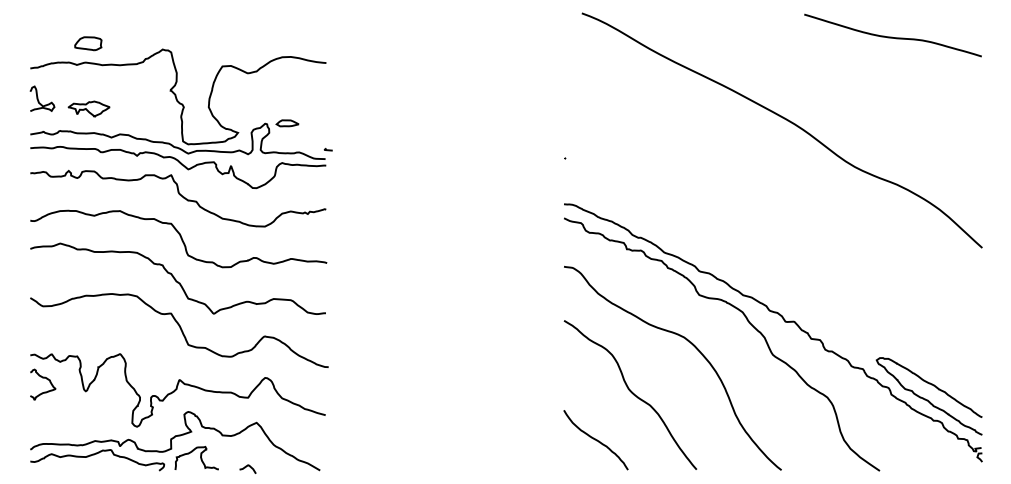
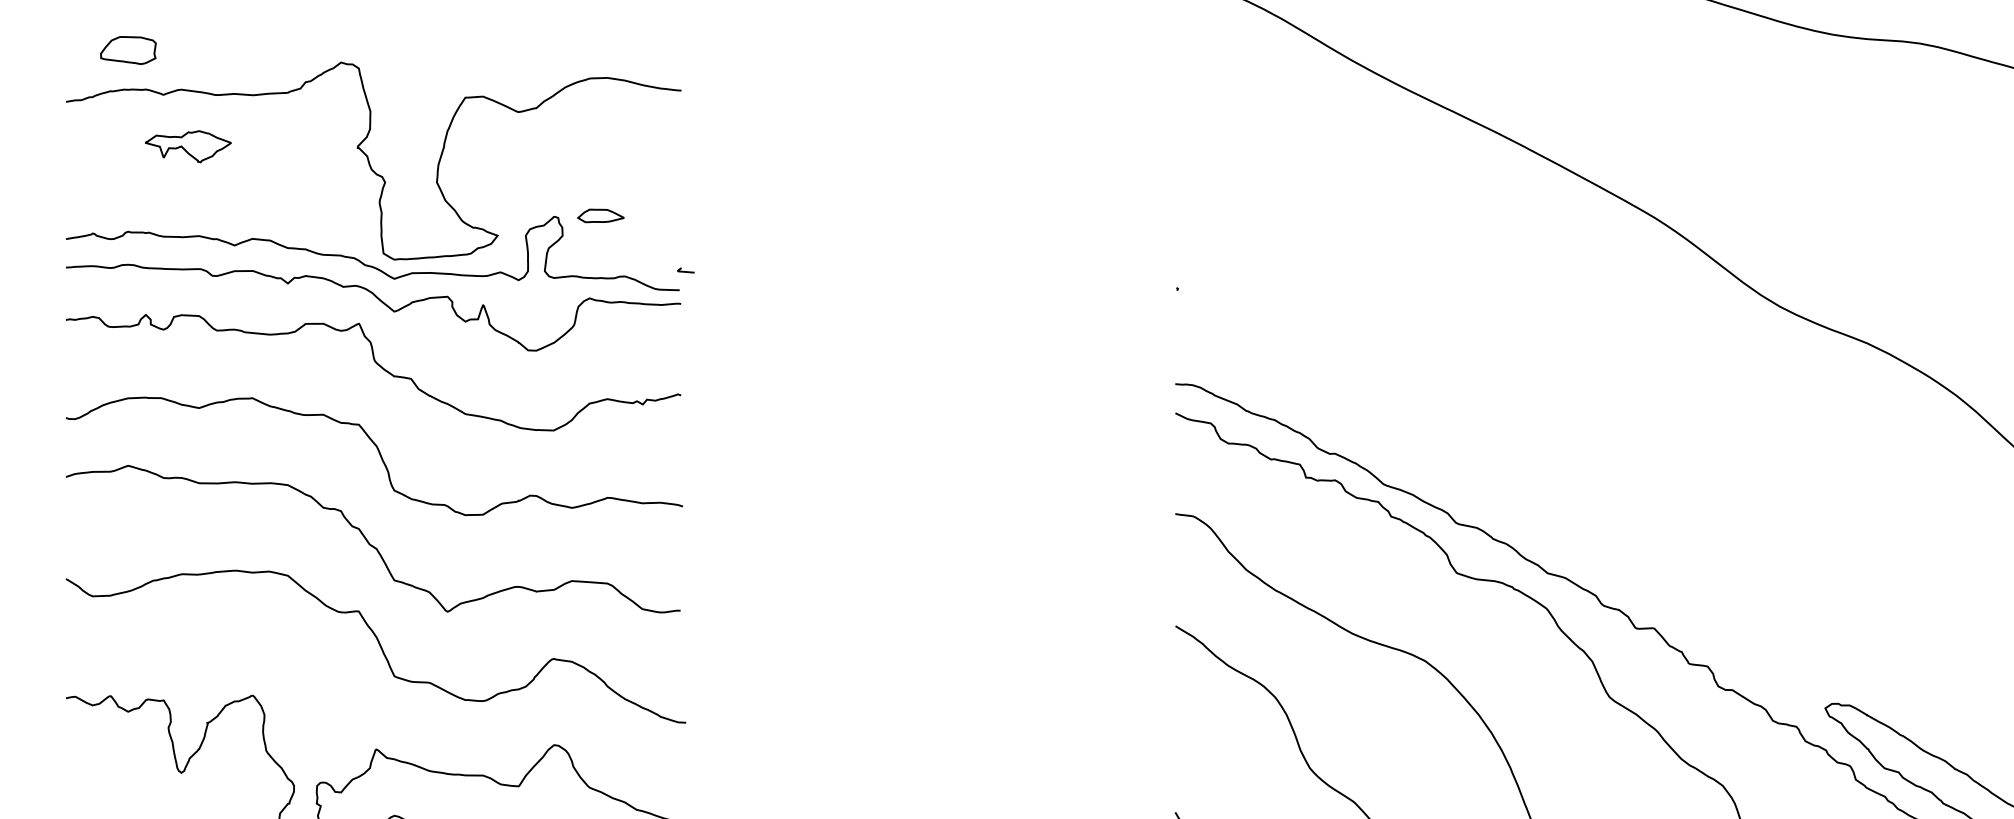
part: (88, 43) -> (128, 49), moved
curve: (39, 100) -> (85, 168), removed
part: (88, 108) -> (186, 145), moved
curve: (46, 379) -> (99, 748), removed

